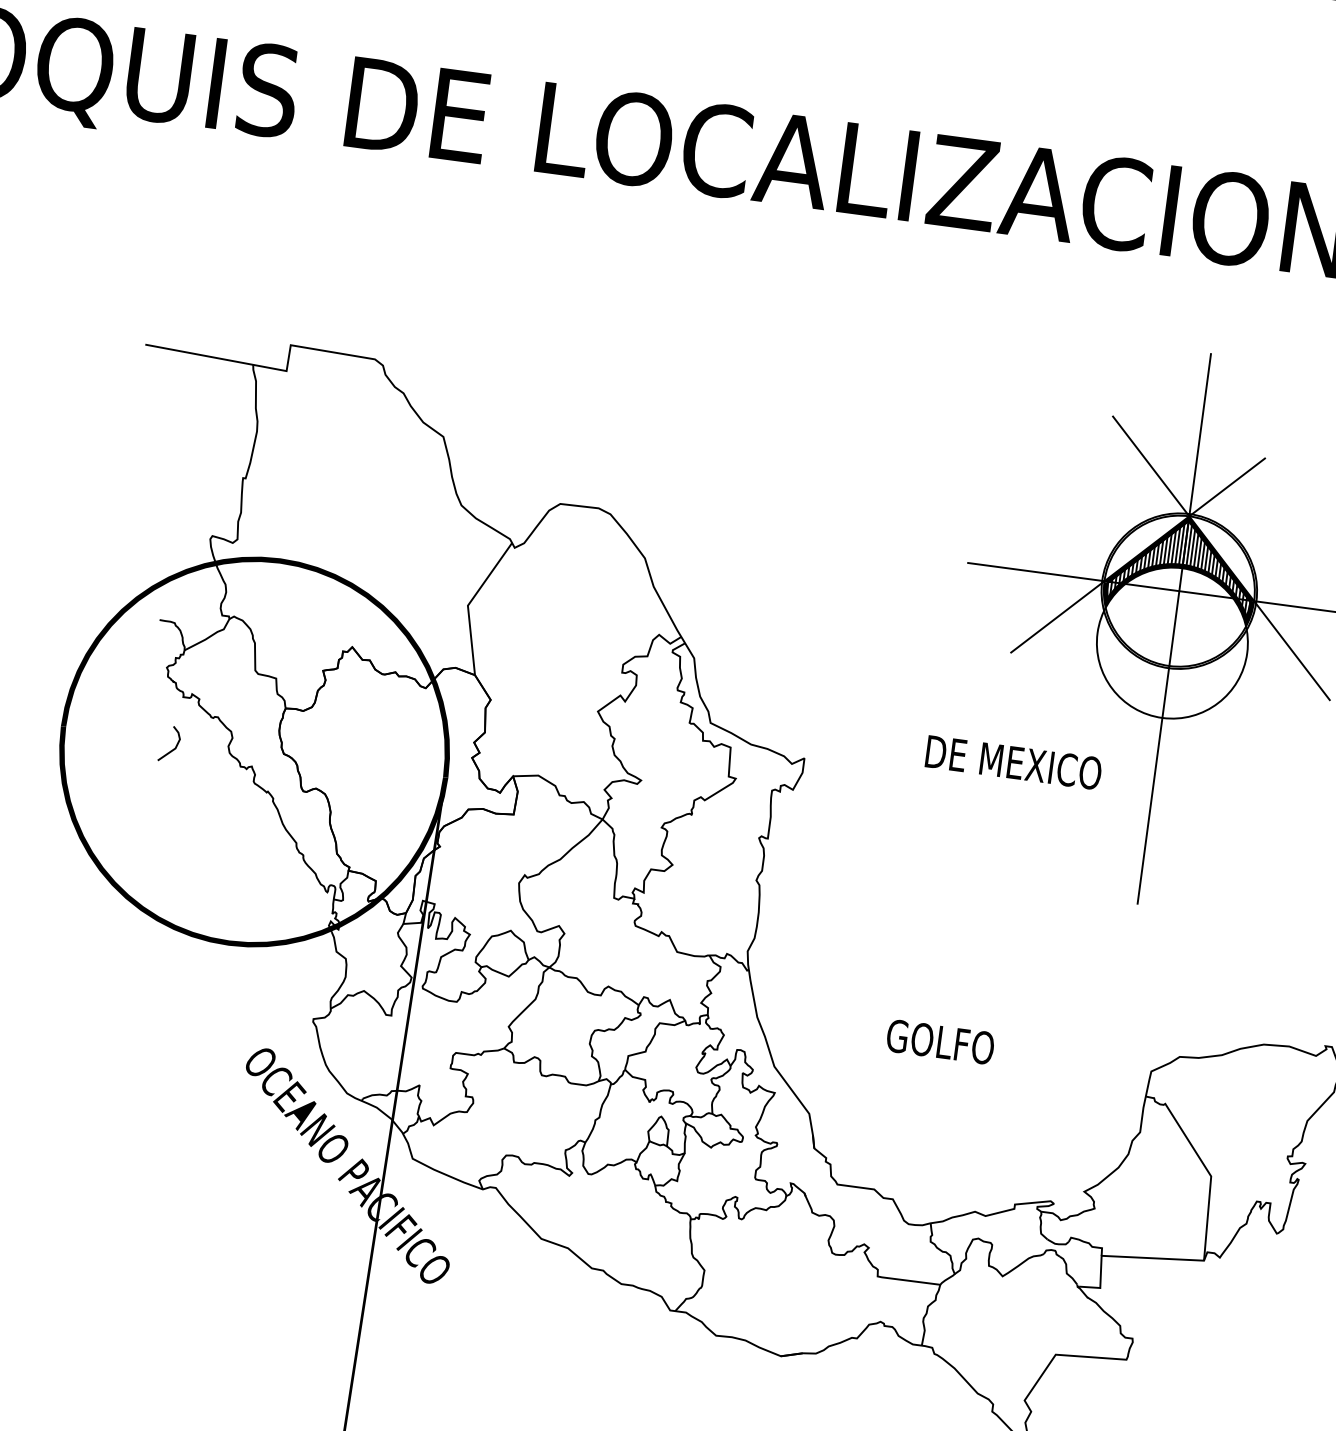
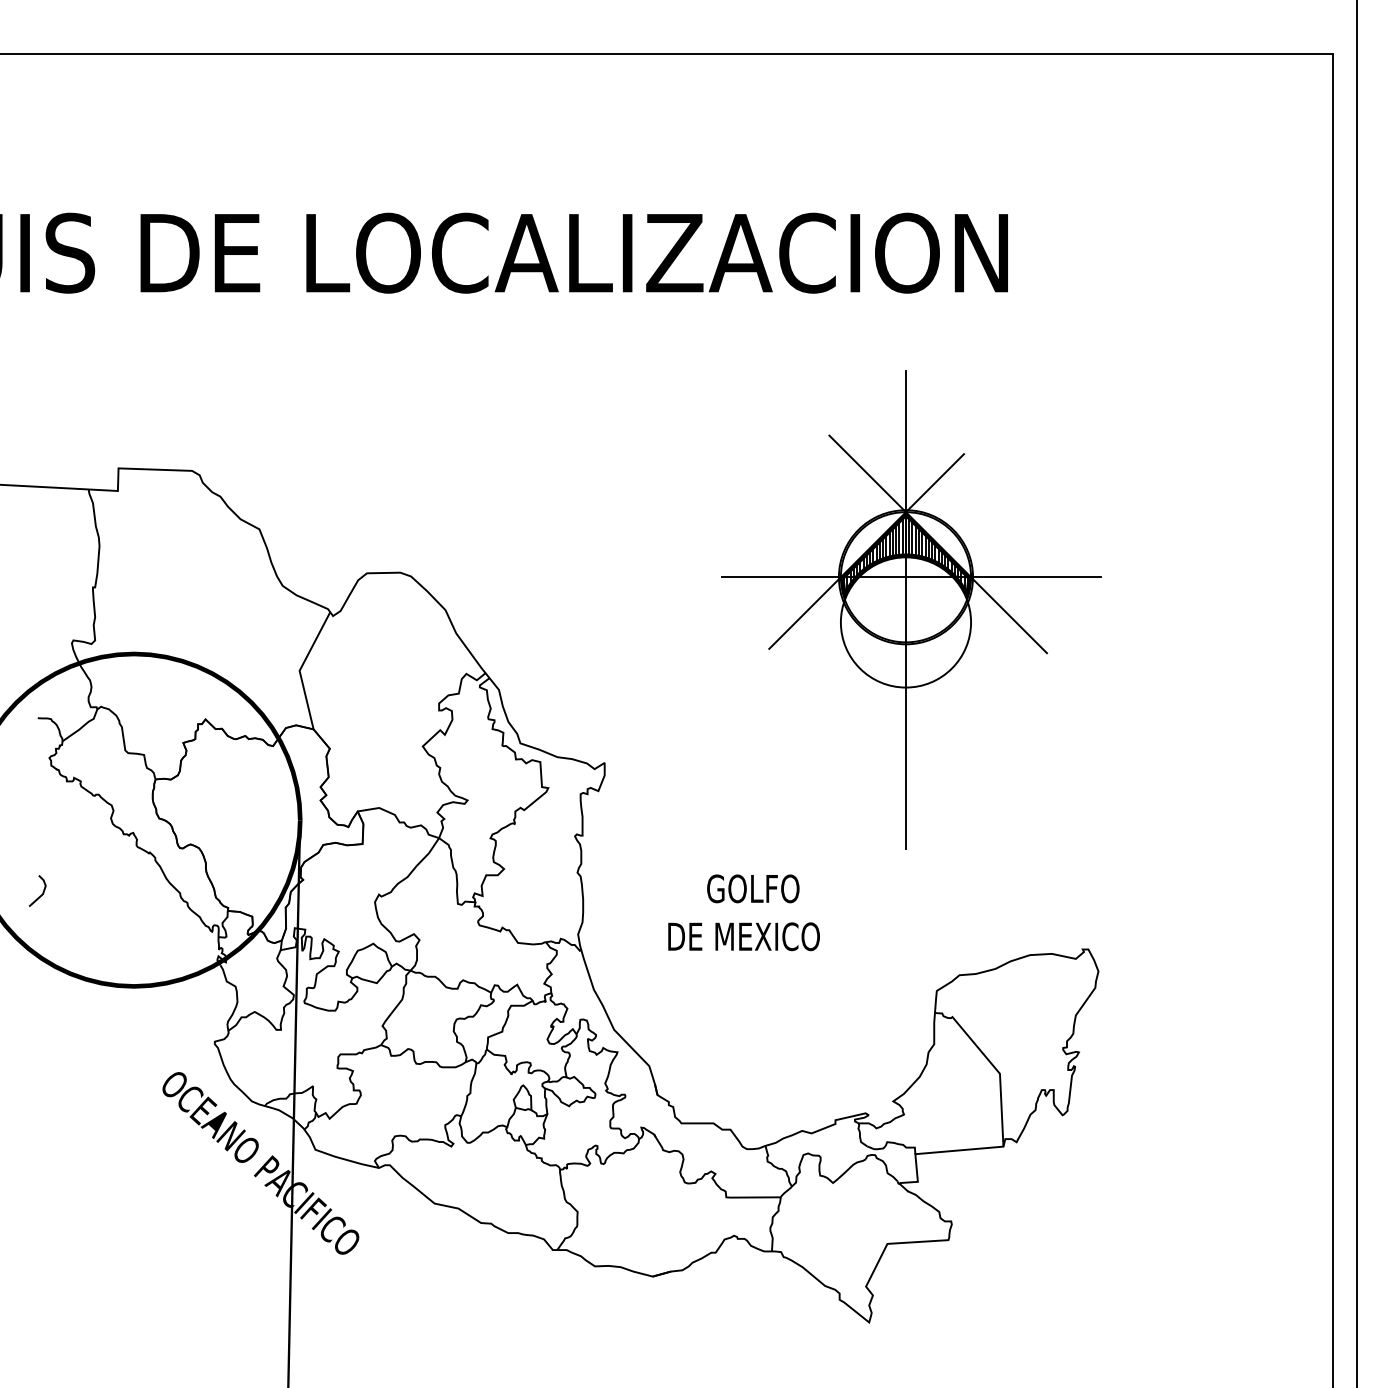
line: (175, 746) -> (42, 892), moved
text: (1013, 762) -> (743, 936), moved
text: (940, 1041) -> (753, 888), moved

